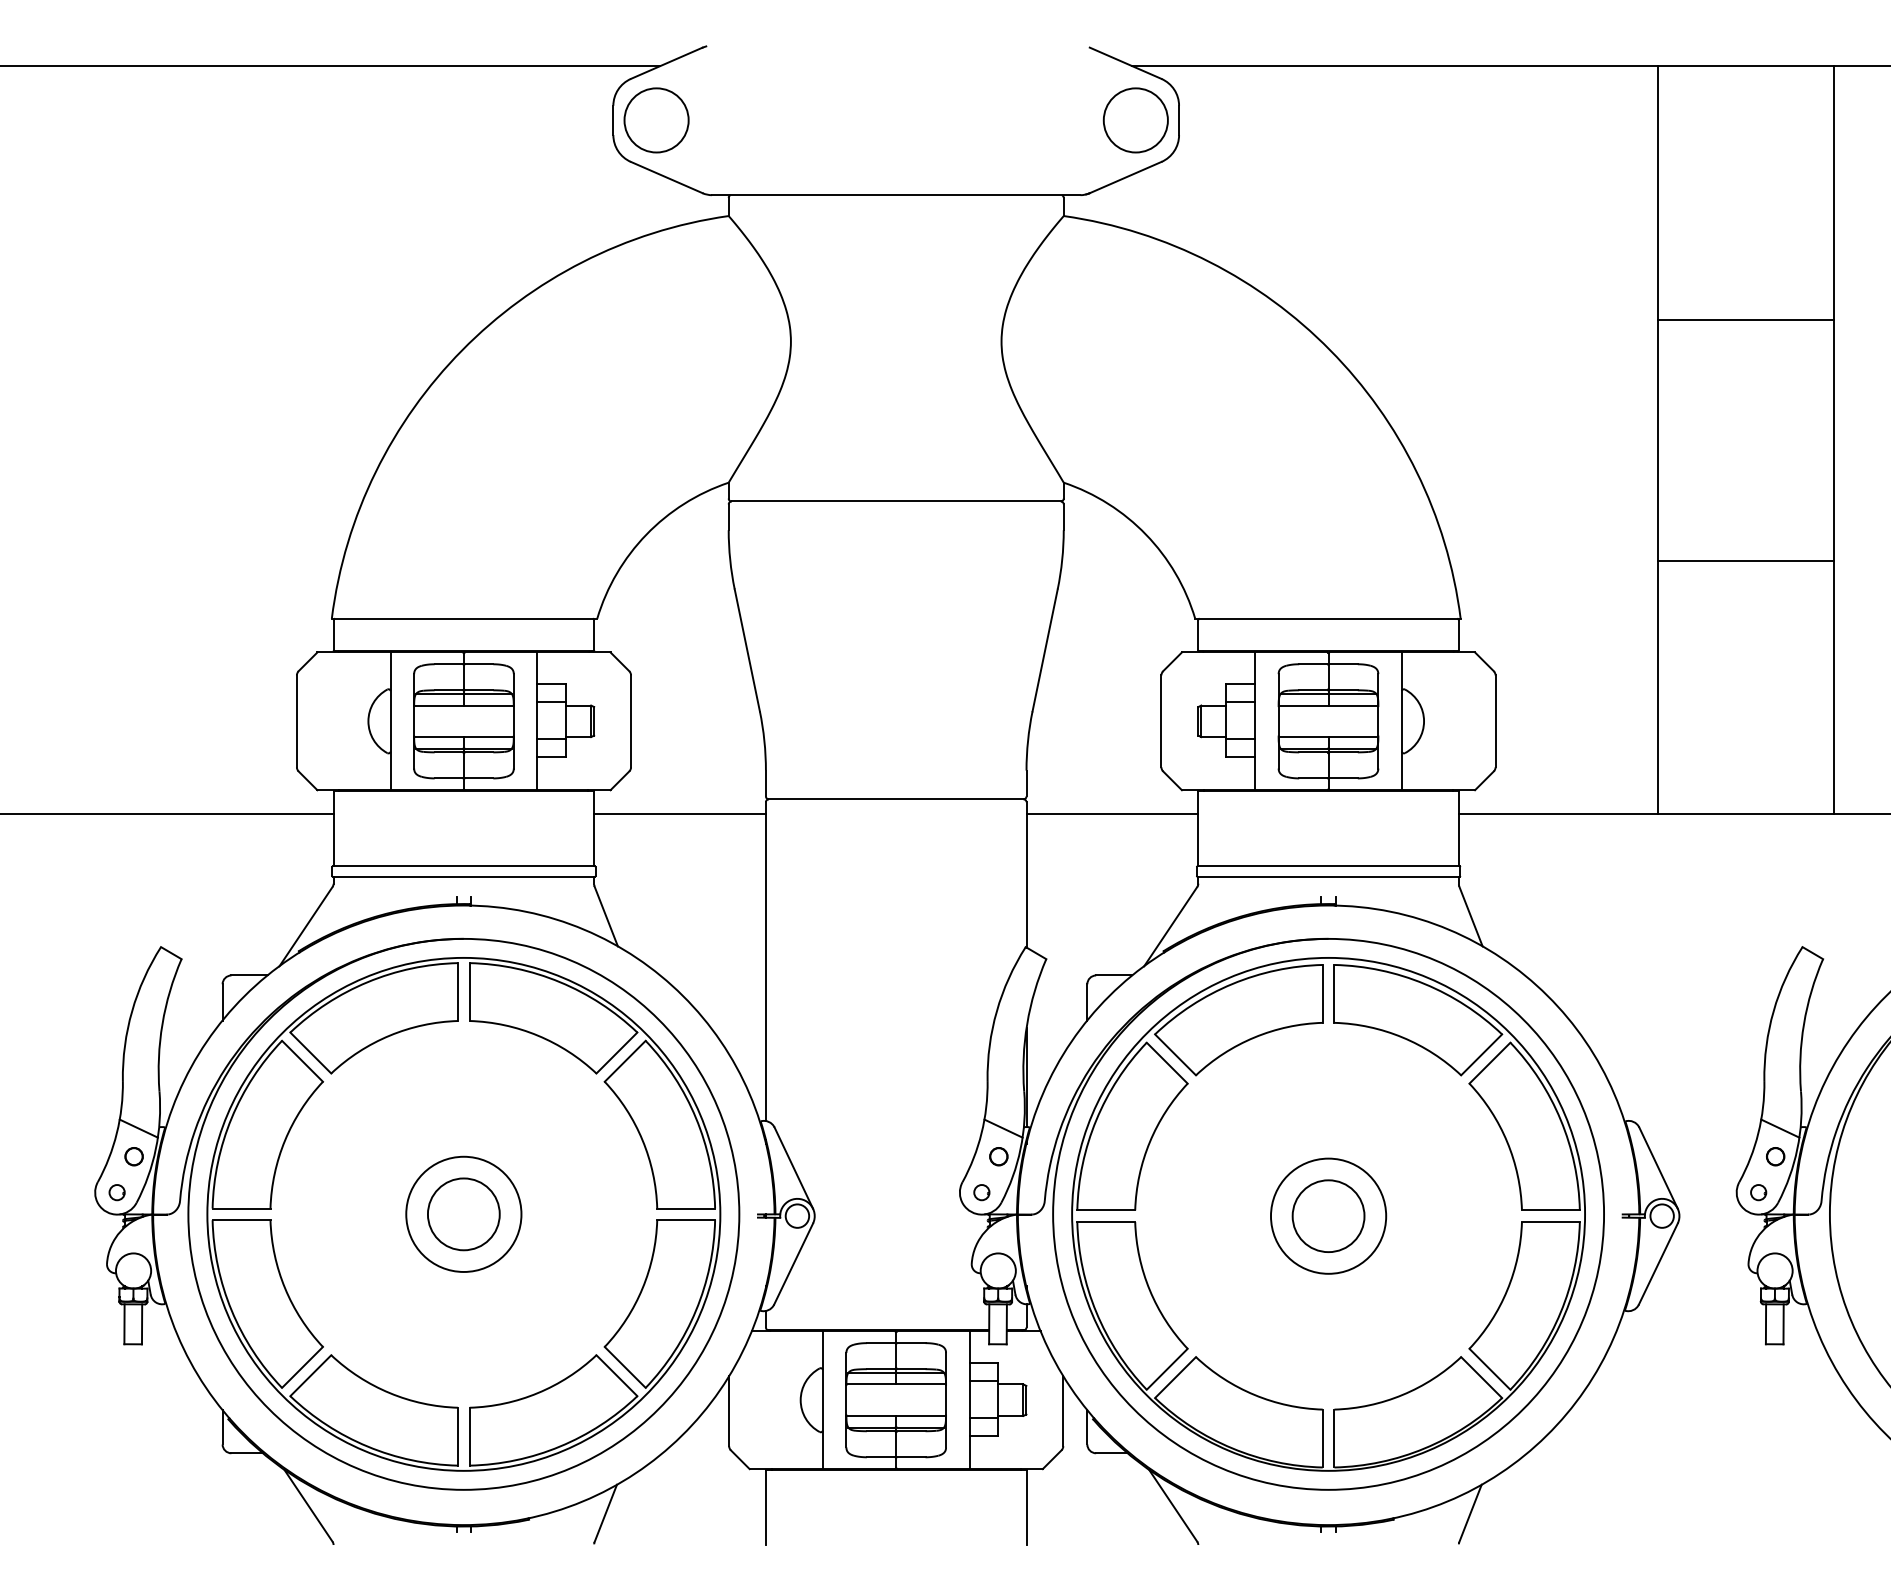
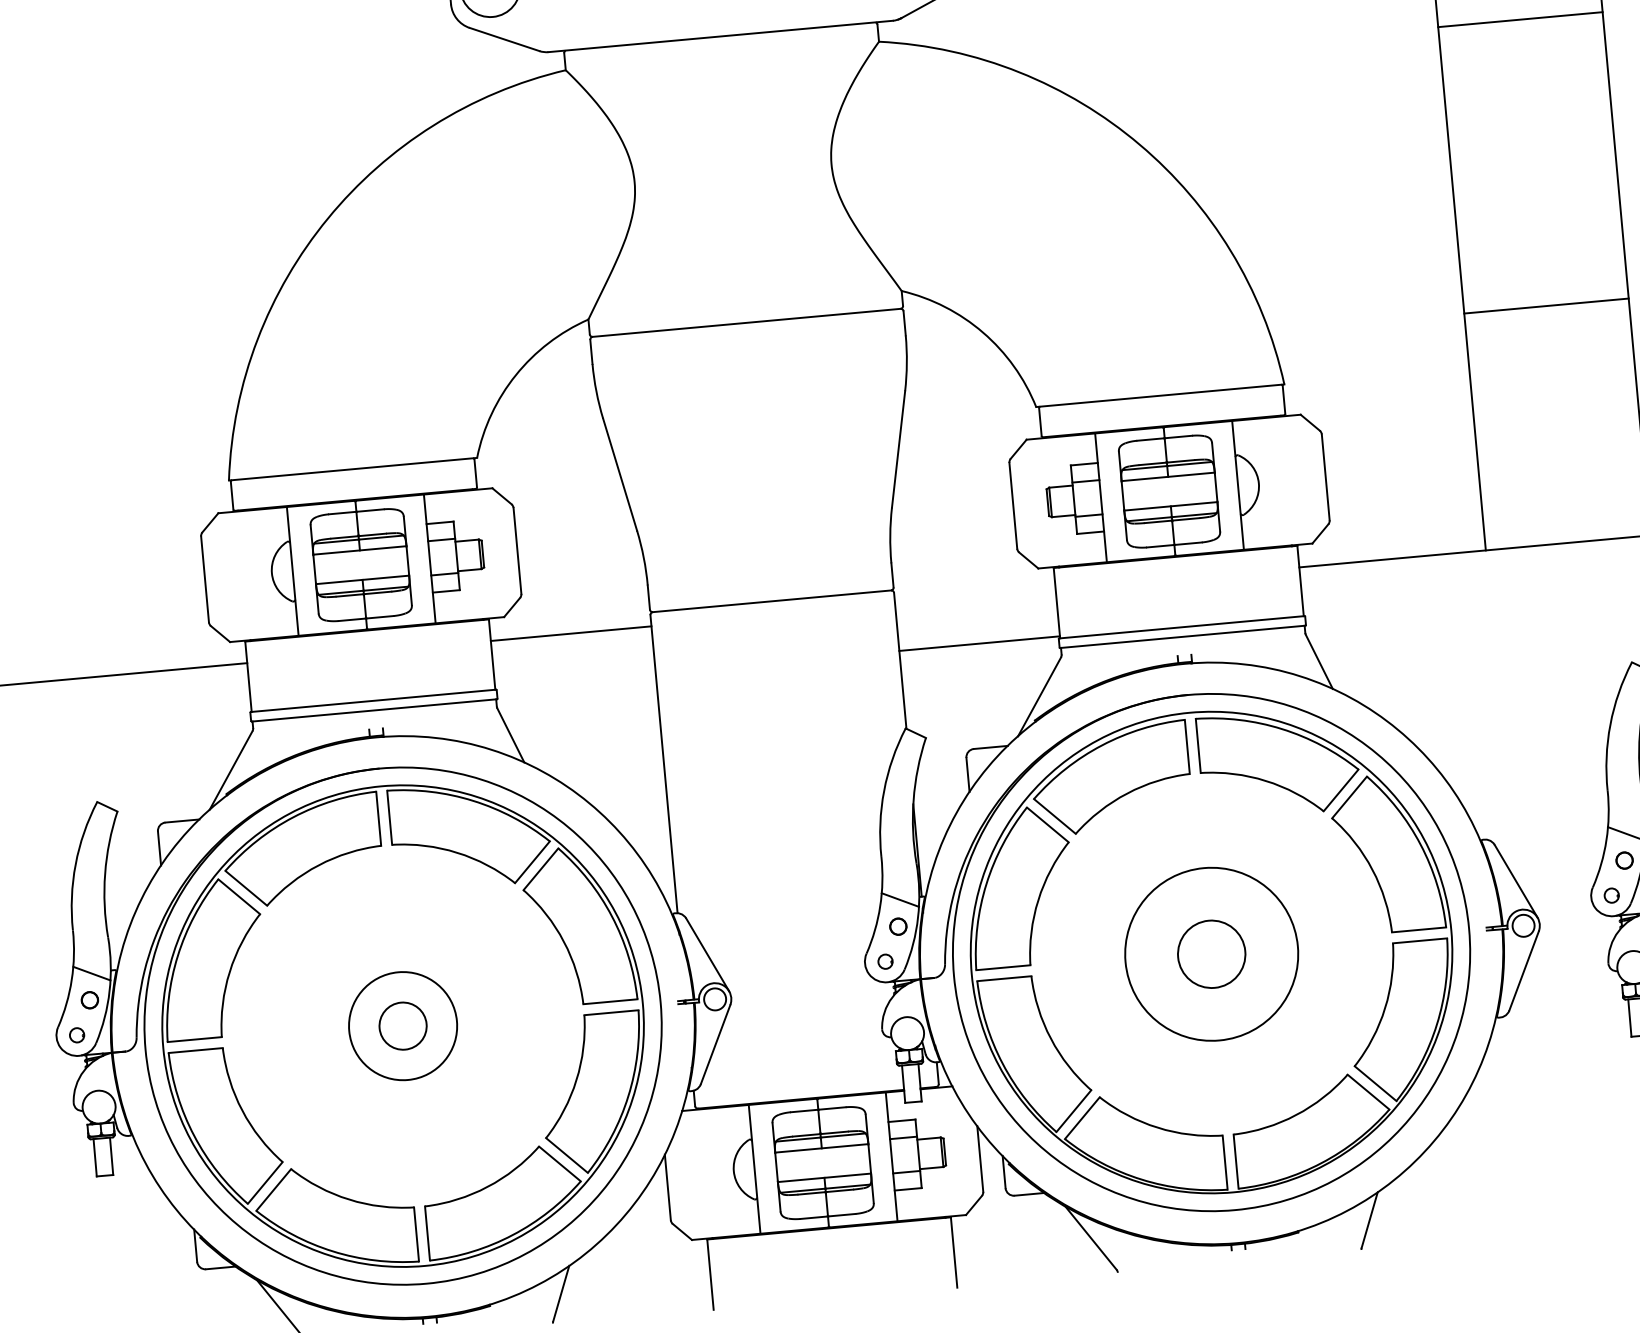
line: (1746, 319) -> (1520, 19), moved
line: (1112, 814) -> (979, 643), moved
circle: (463, 1214) -> (402, 1026), size x0.7
circle: (1328, 1215) -> (1211, 953), size x1.6

